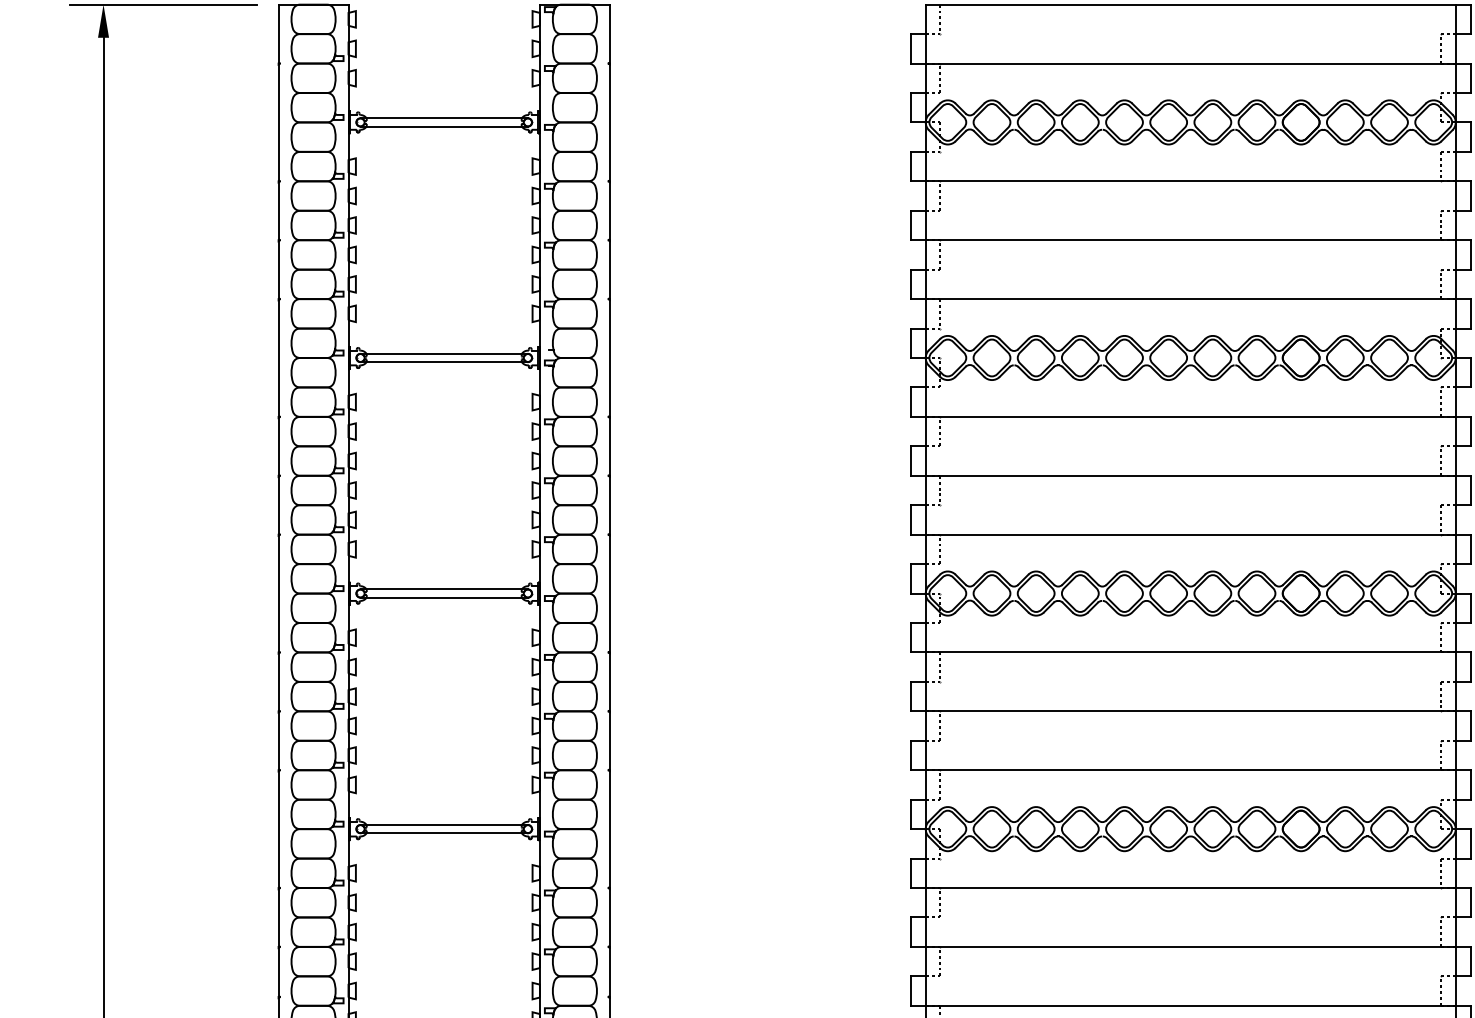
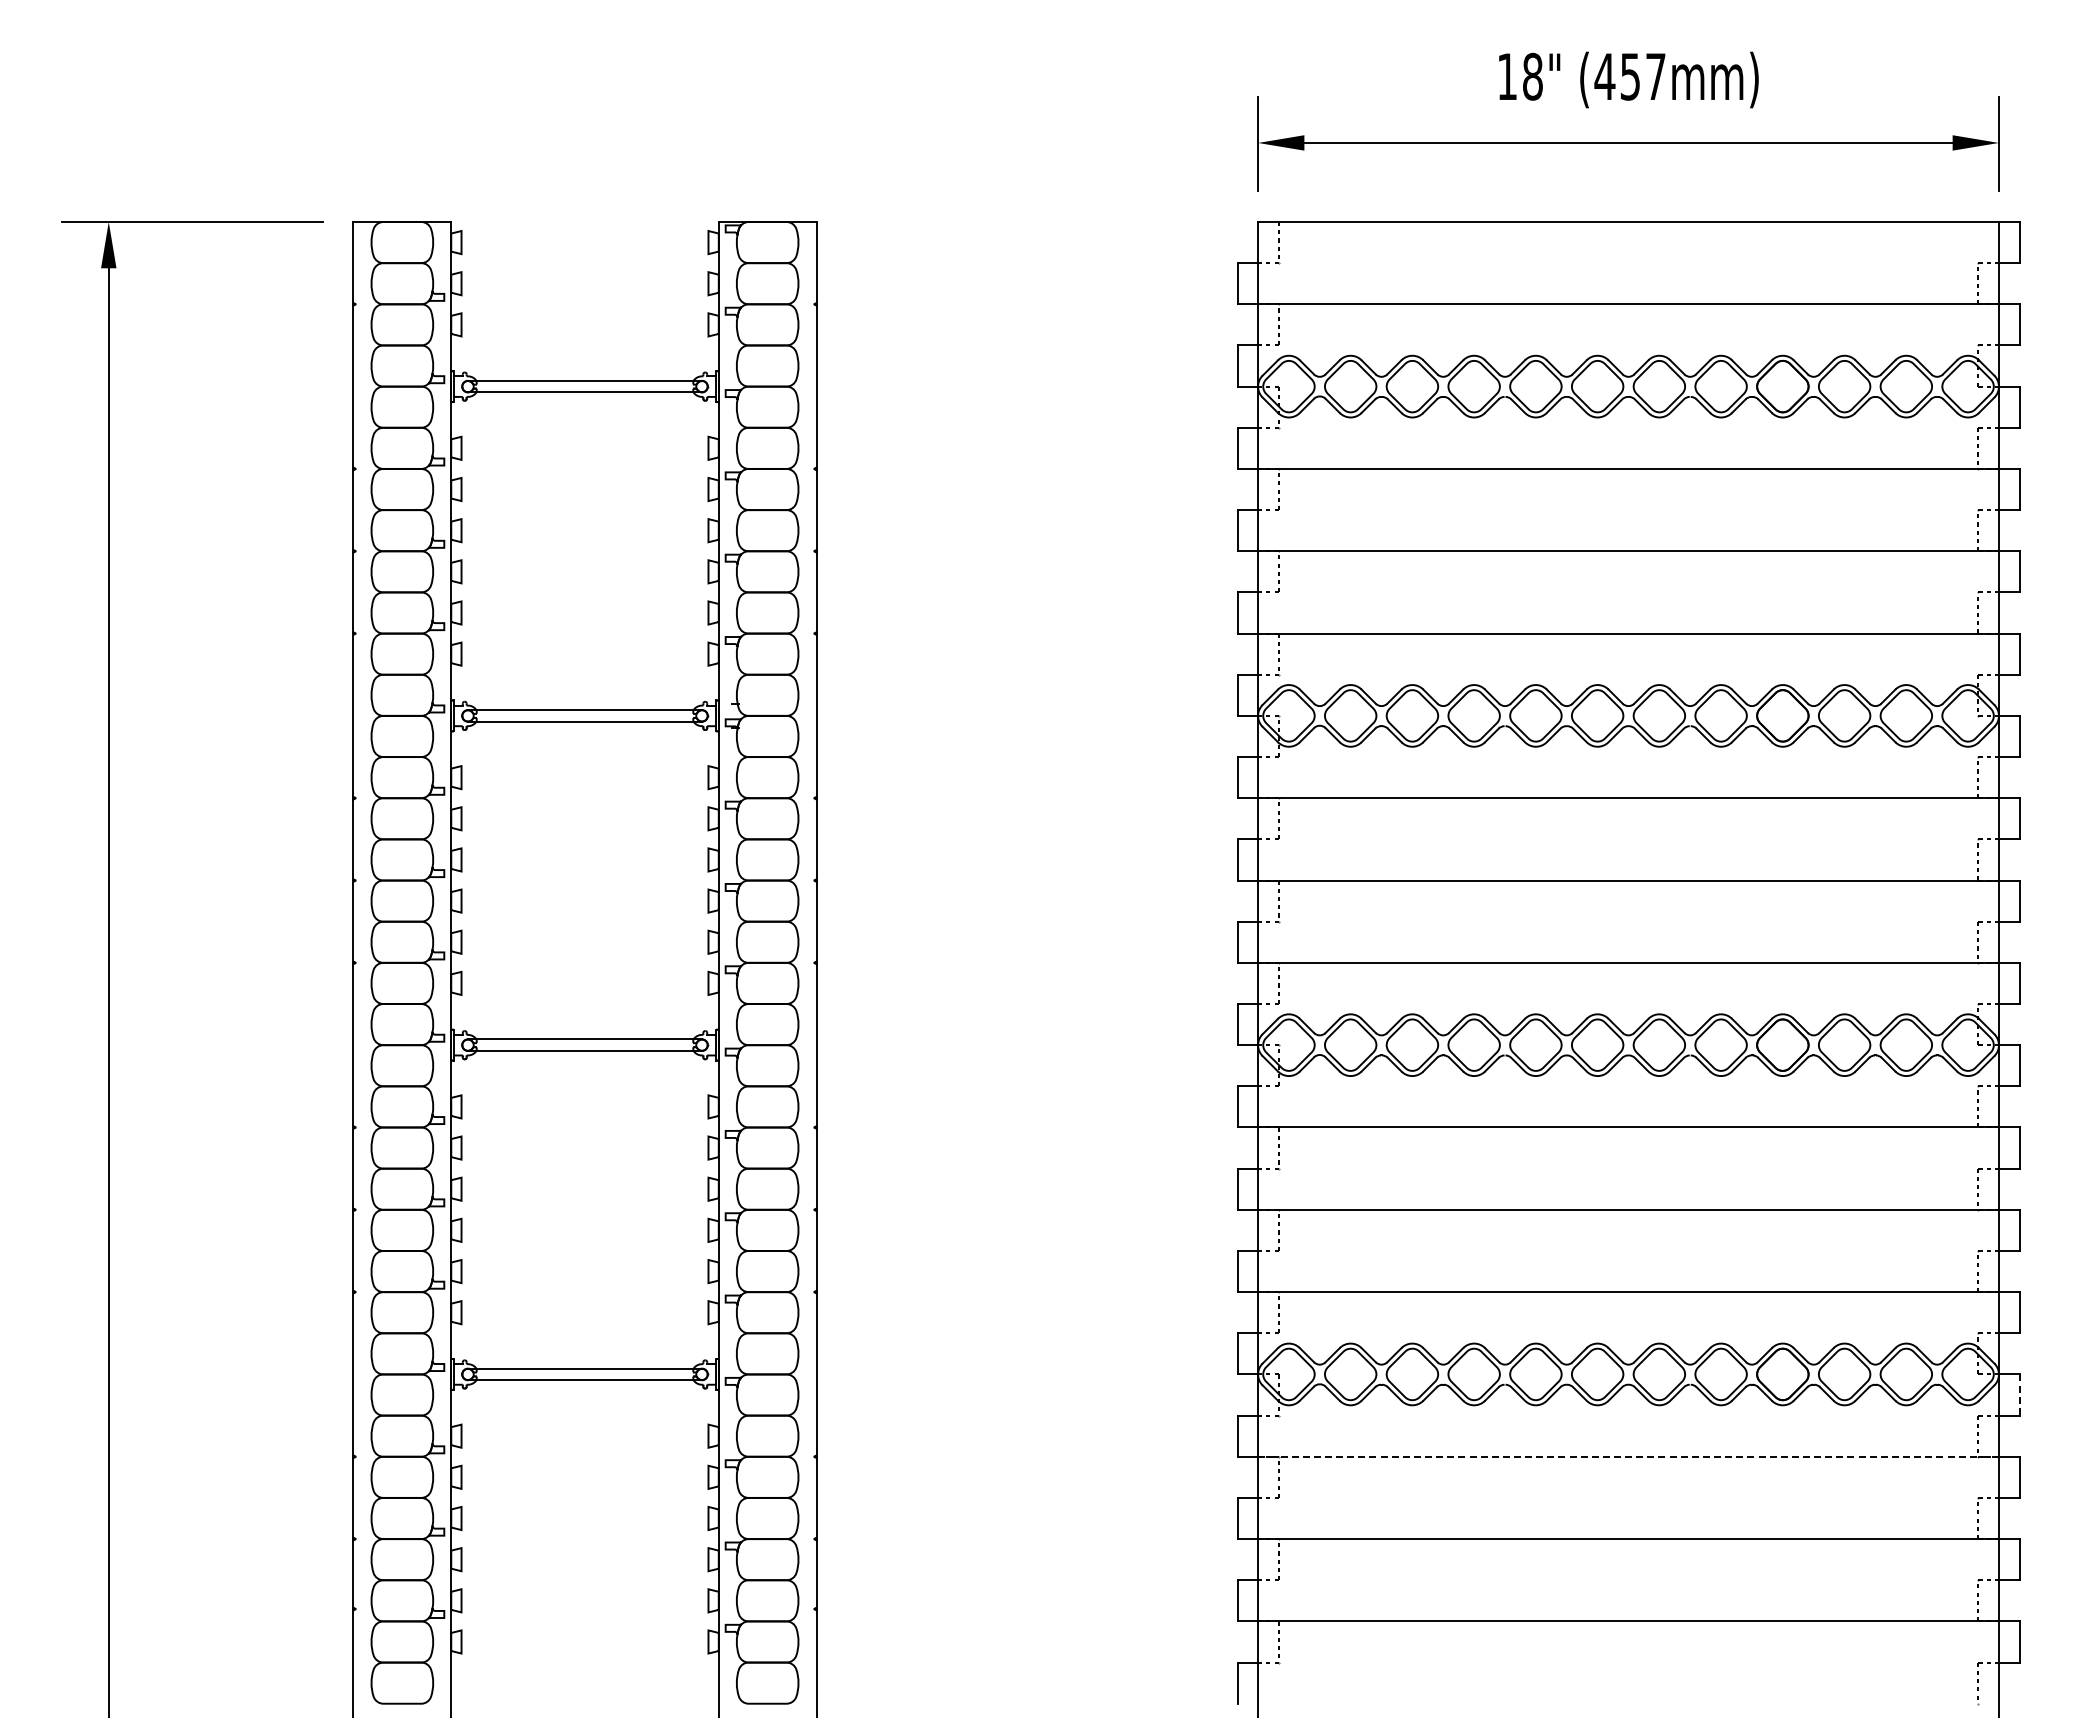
line: (1470, 844) -> (2019, 1395), solid -> dashed
line: (1190, 887) -> (1628, 1456), solid -> dashed

